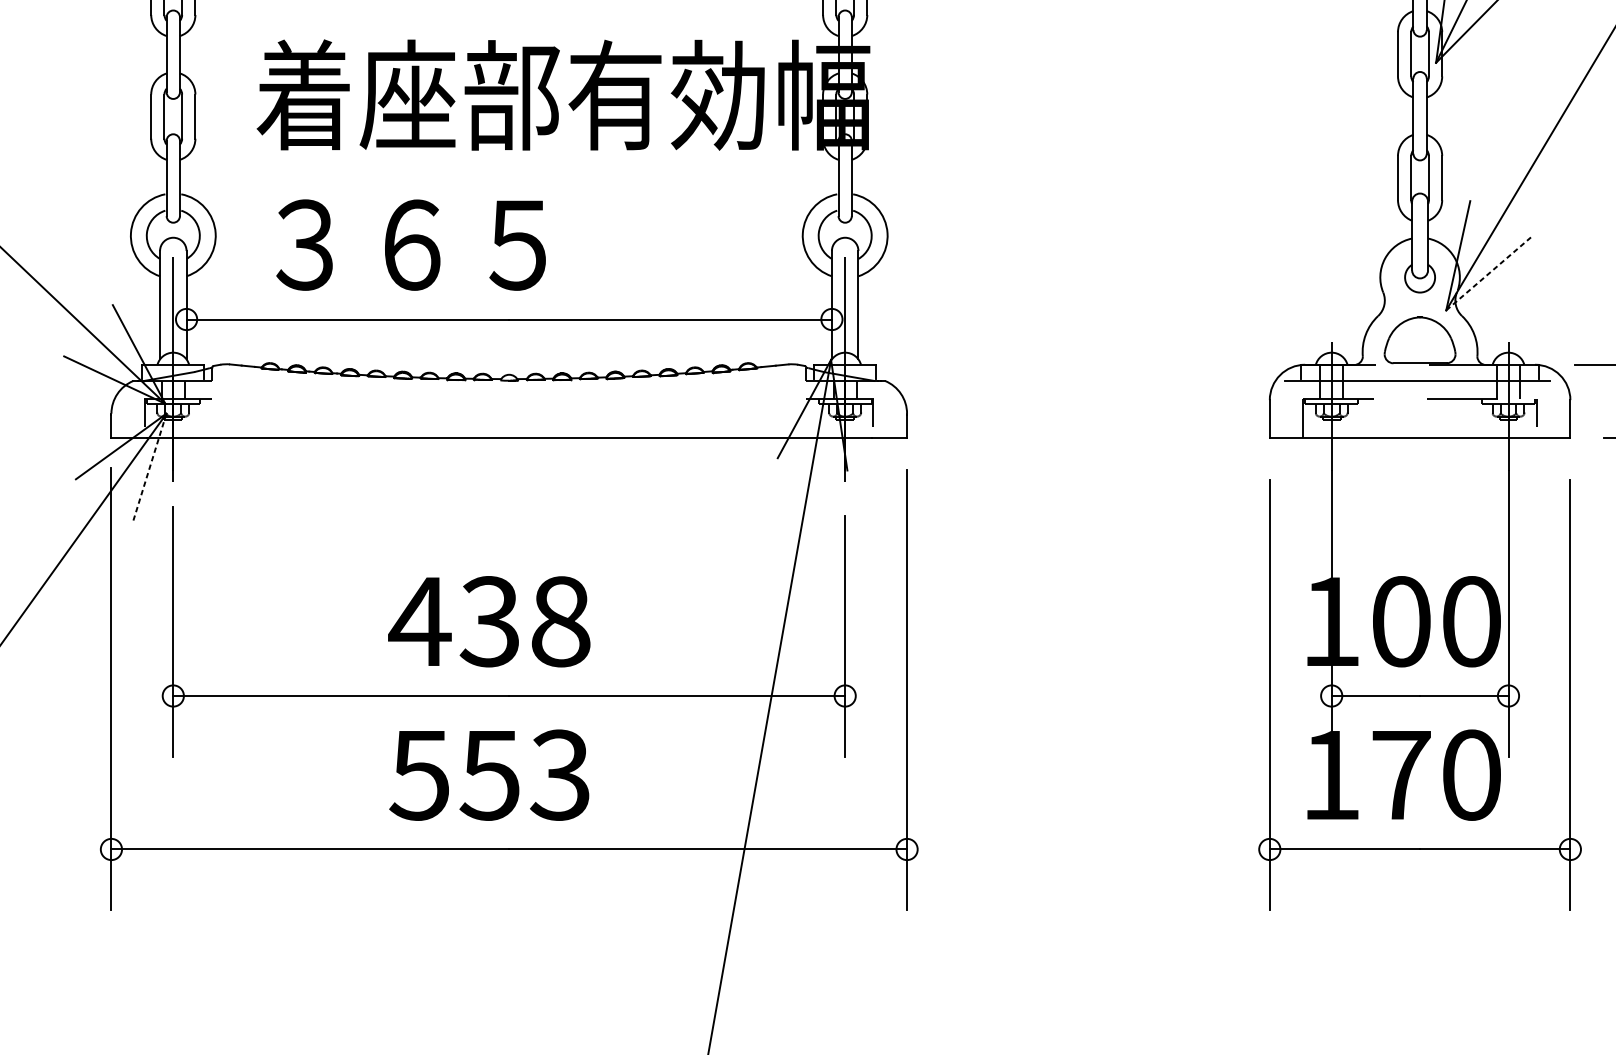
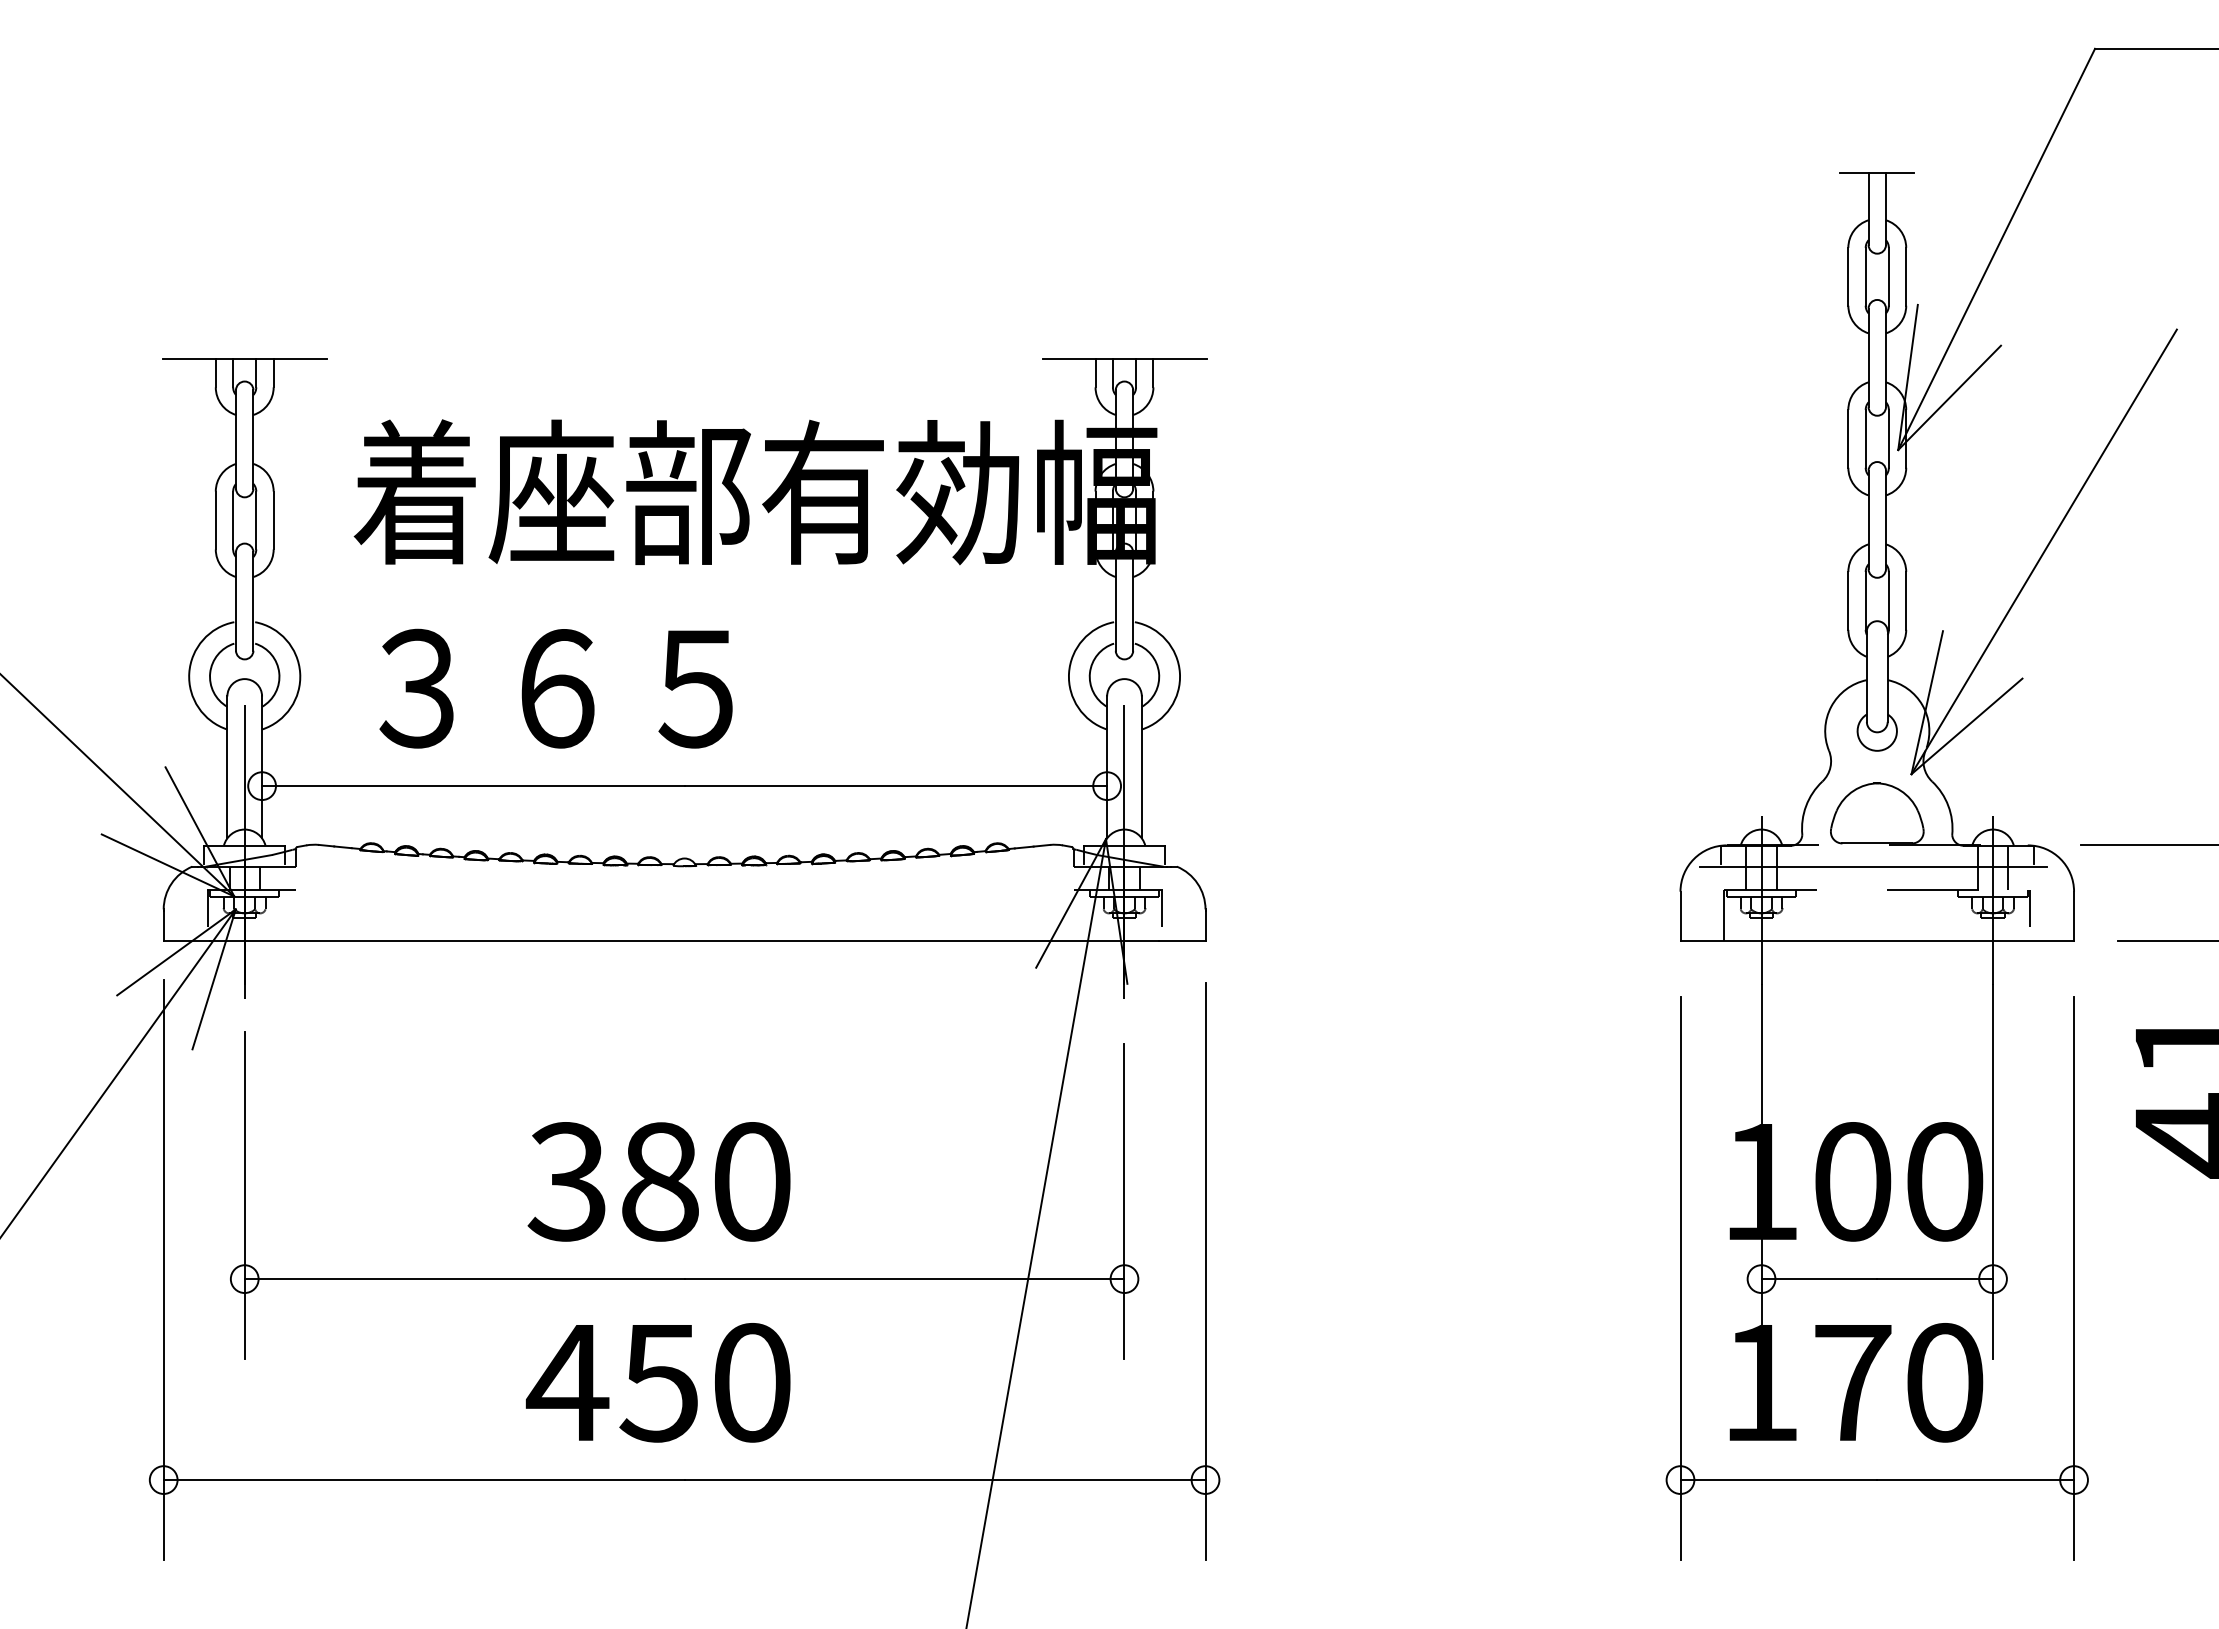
line: (1488, 273) -> (1967, 726), dashed -> solid
line: (150, 467) -> (214, 979), dashed -> solid
text: (488, 621) -> (657, 1181), 438 -> 380
text: (488, 774) -> (657, 1382), 553 -> 450

